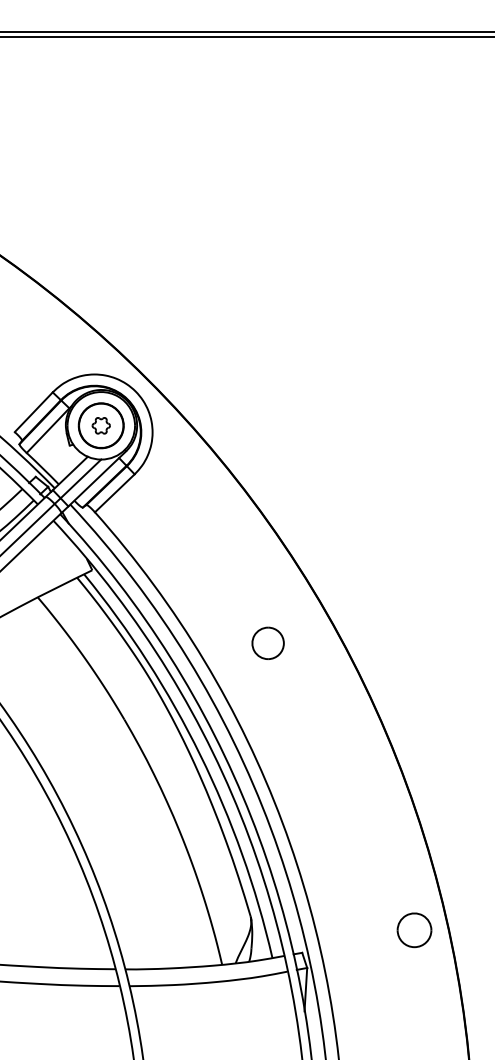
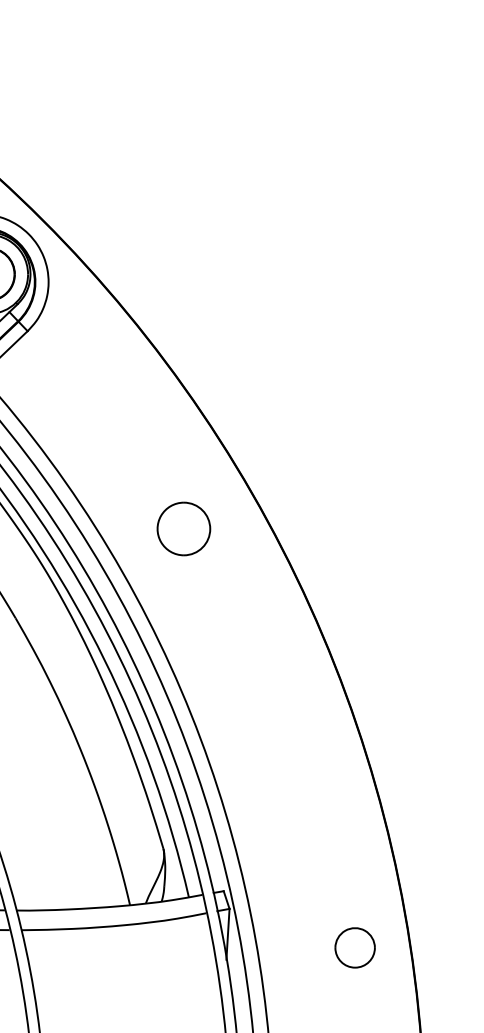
part: (267, 643) -> (183, 529), size x1.43
part: (414, 930) -> (355, 948), moved

